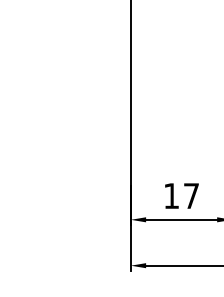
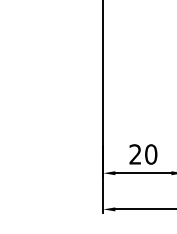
text: (181, 196) -> (143, 154), 17 -> 20

